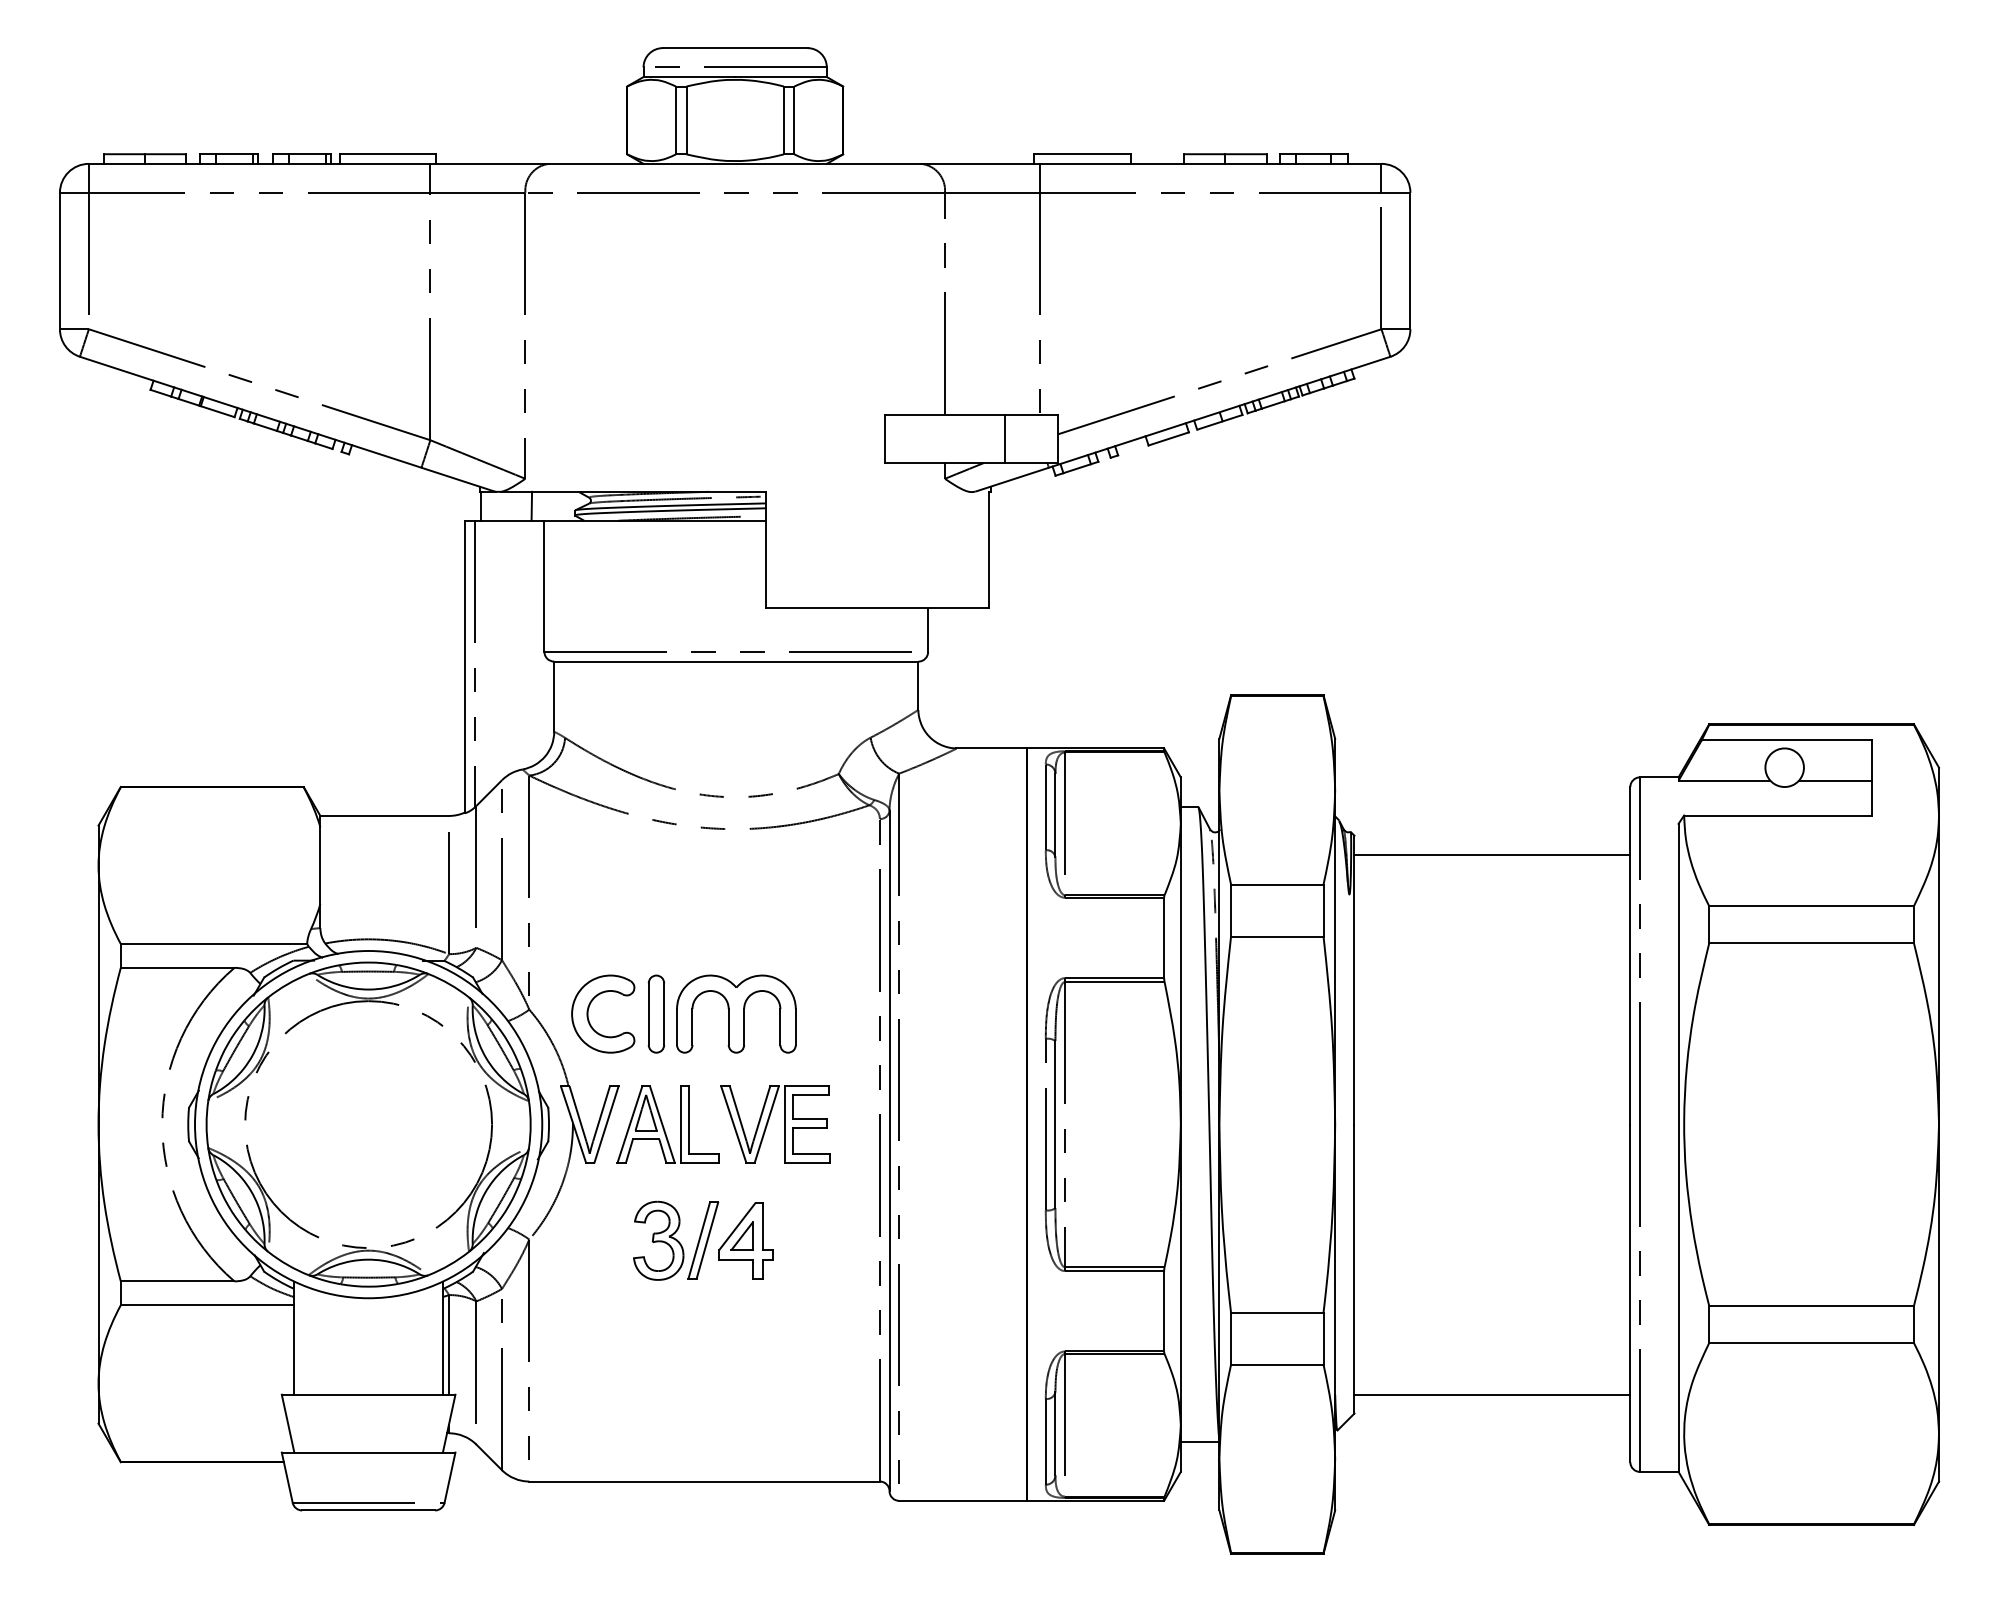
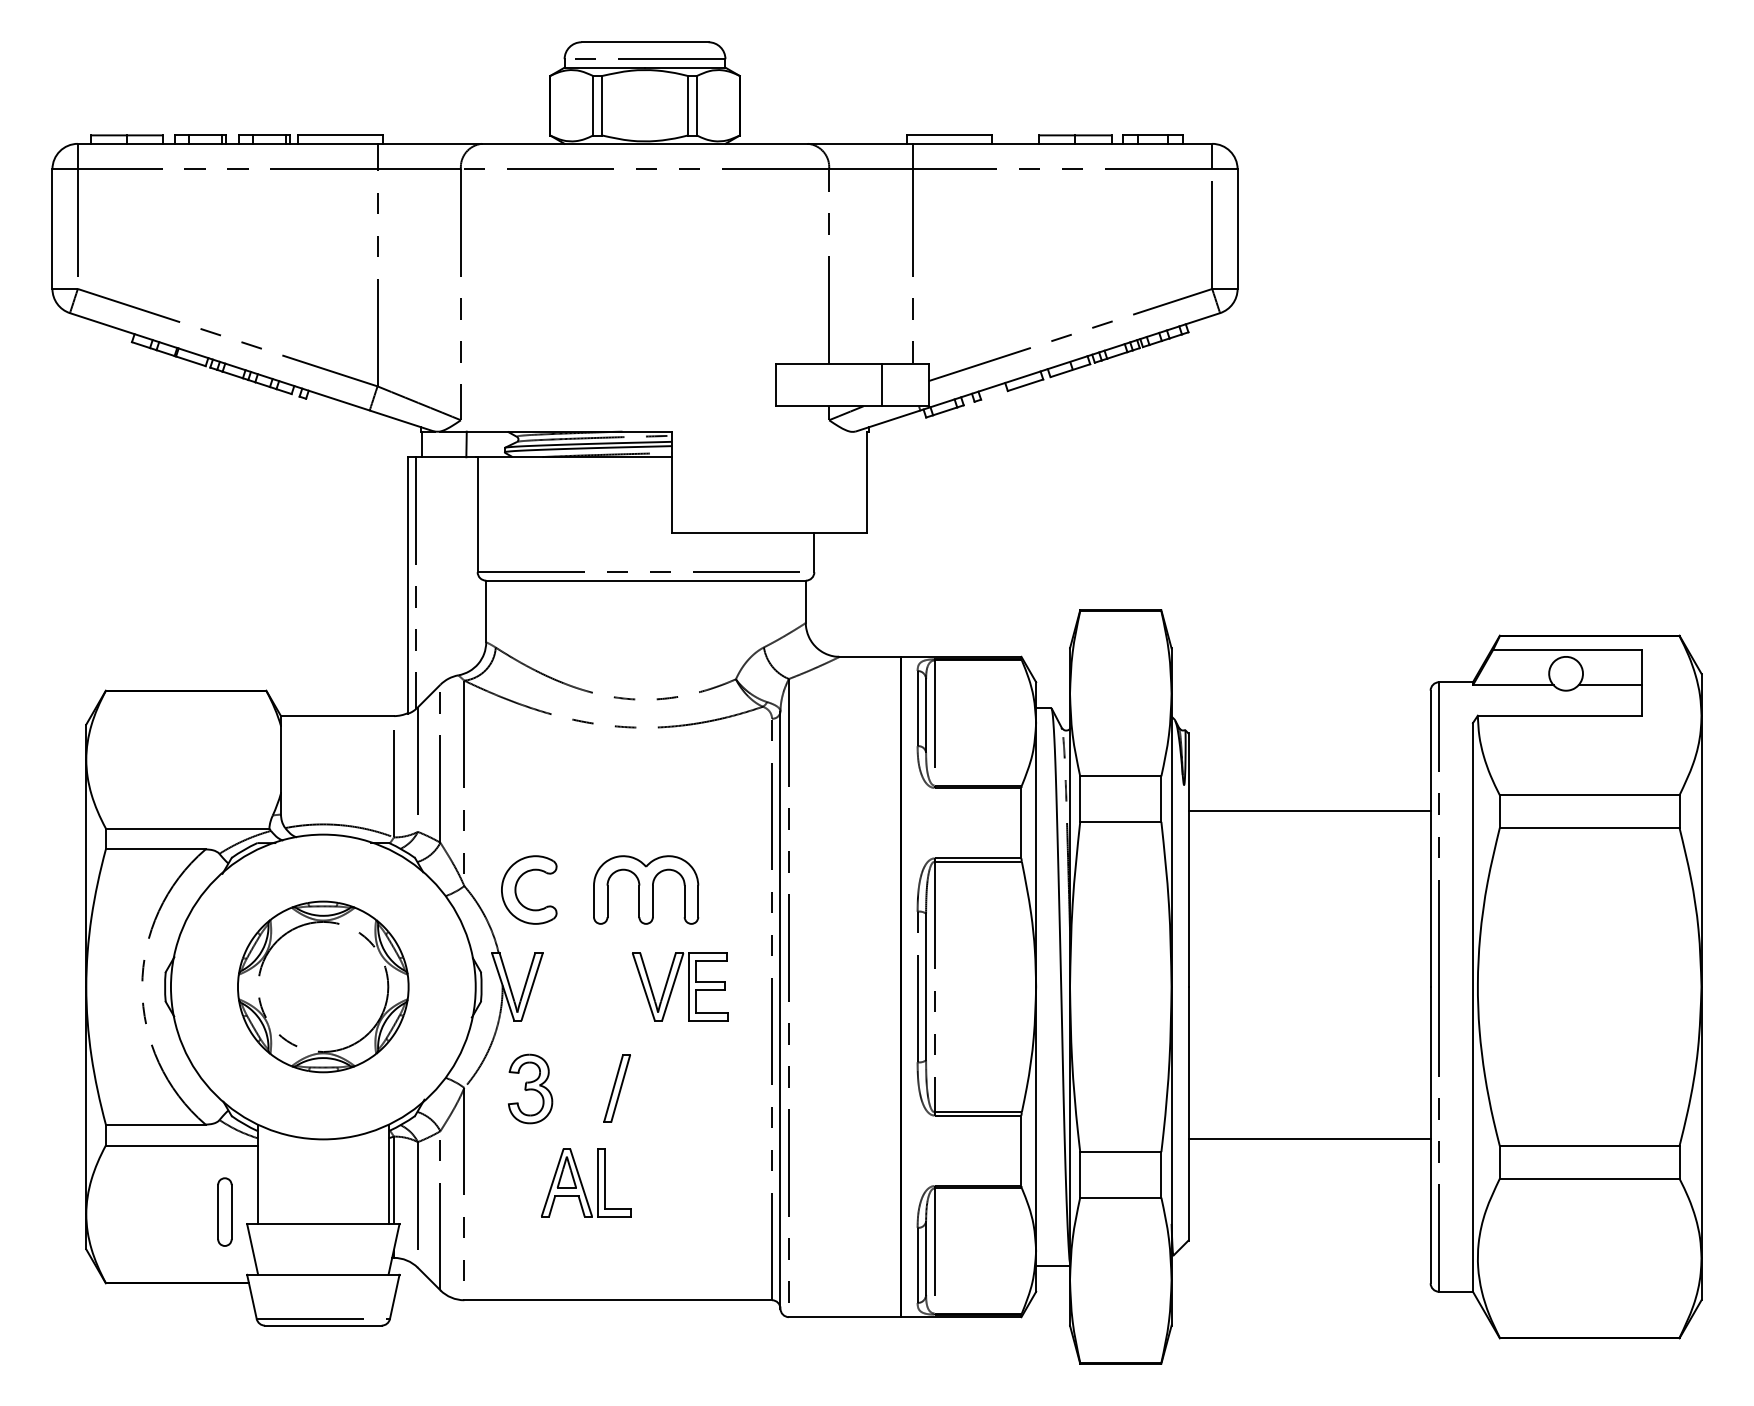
line: (1492, 854) -> (1309, 810), moved
part: (655, 1013) -> (224, 1211), moved
part: (368, 1124) -> (323, 986), size x0.6
part: (667, 1124) -> (585, 1182), moved
part: (658, 1240) -> (530, 1088), moved
part: (745, 1240) -> (654, 1088), removed
line: (1492, 1394) -> (1309, 1138), moved

